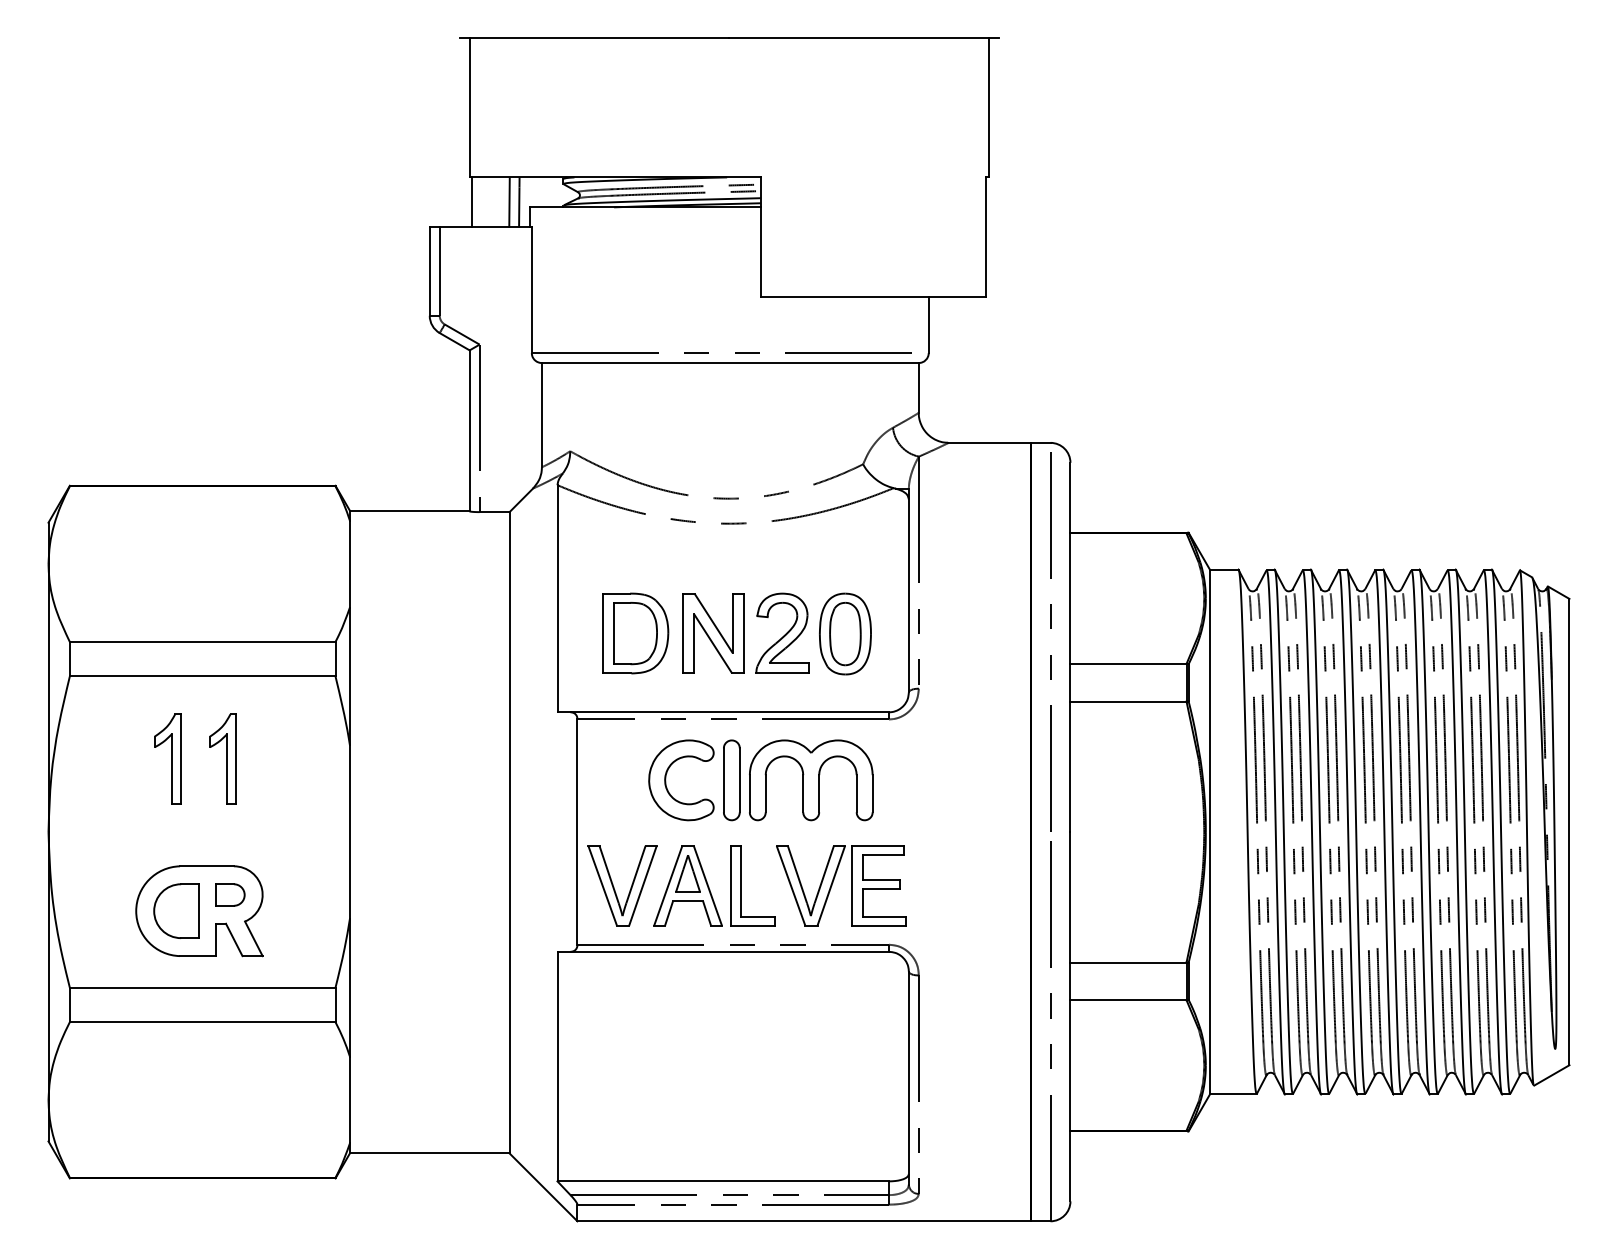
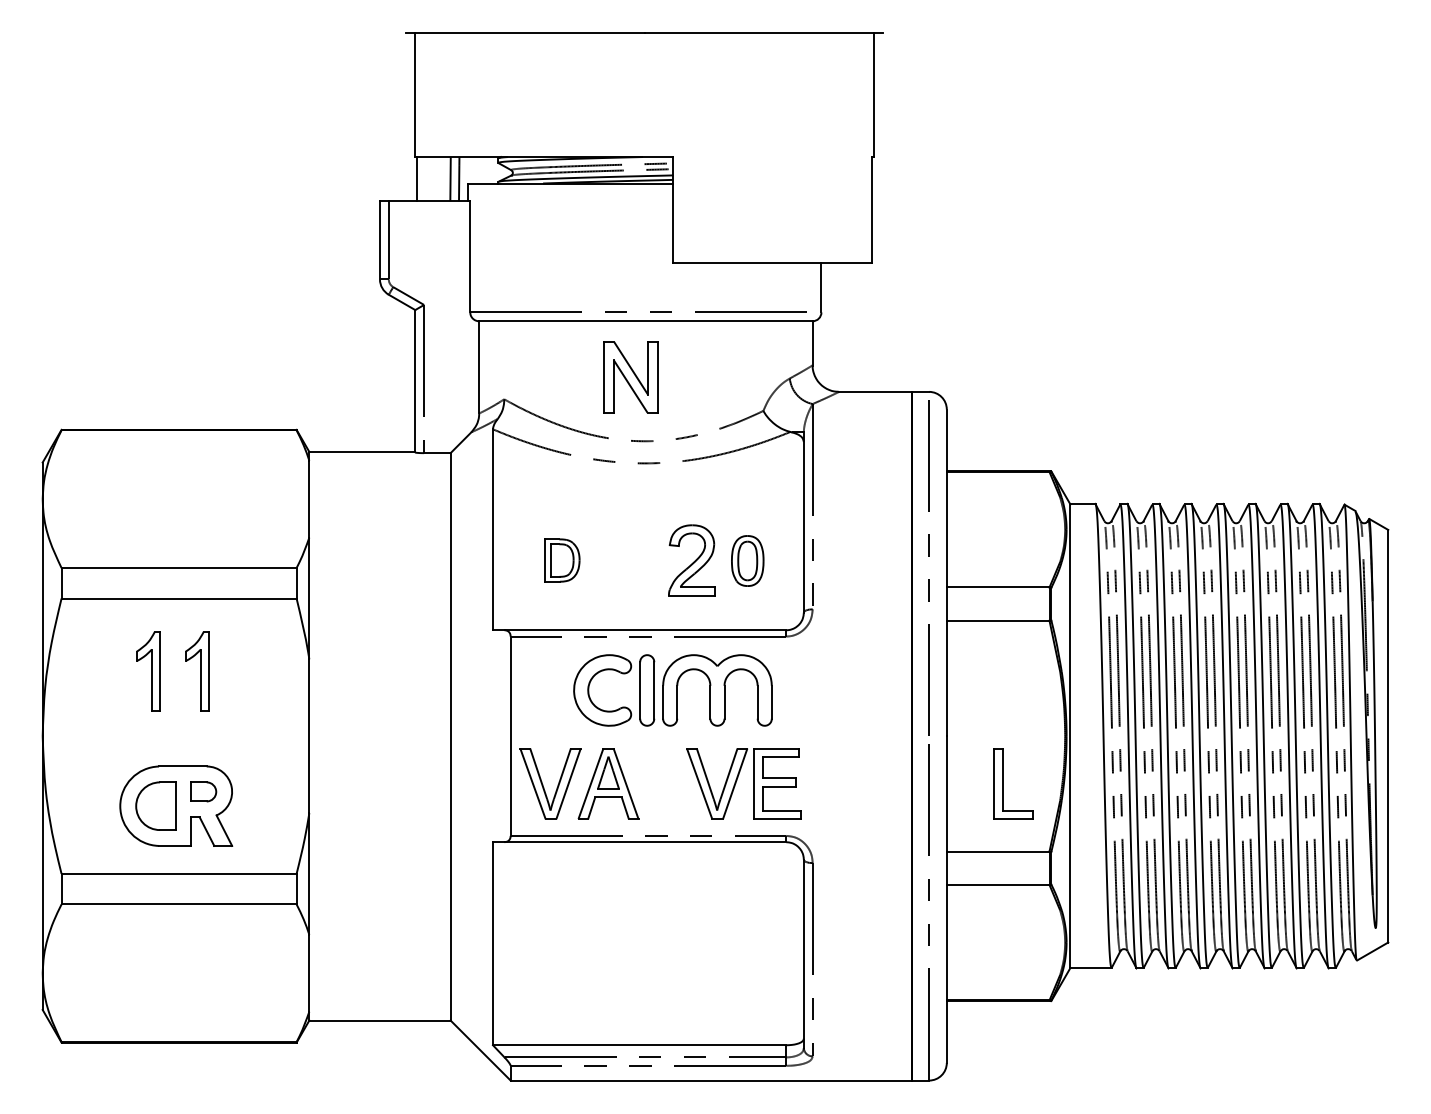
part: (635, 633) -> (562, 560), size x0.6
part: (713, 633) -> (631, 377), moved
part: (845, 633) -> (747, 560), size x0.7
part: (741, 885) -> (1003, 783), moved

